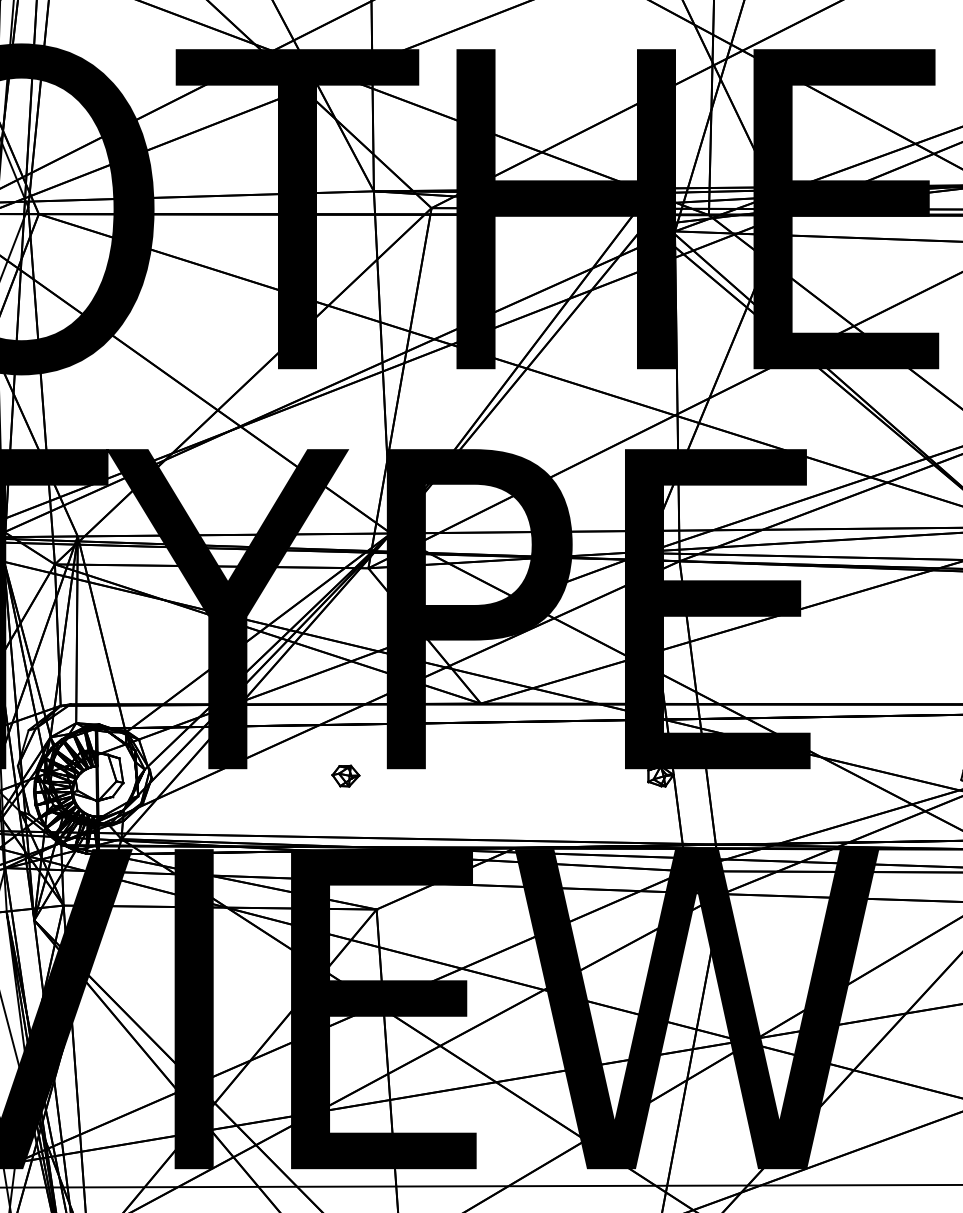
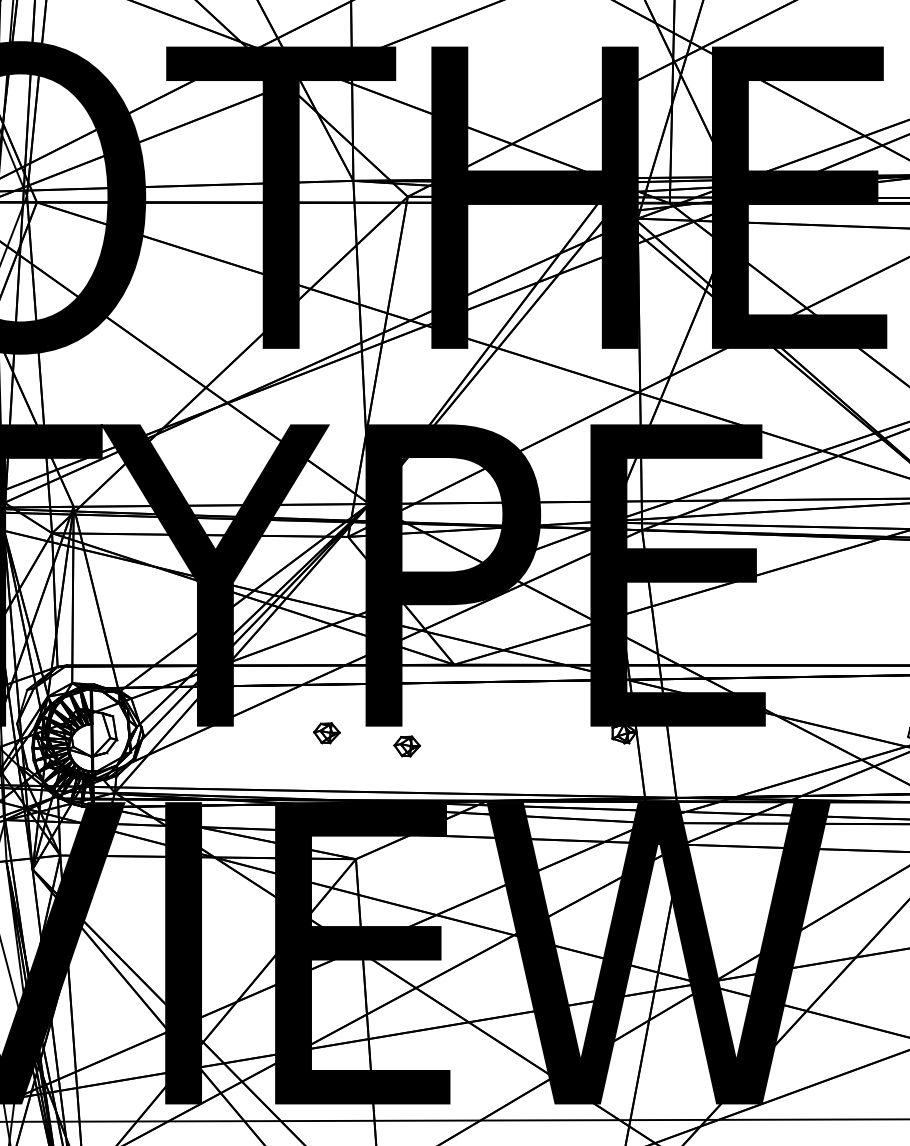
part: (430, 789) -> (406, 745), added

